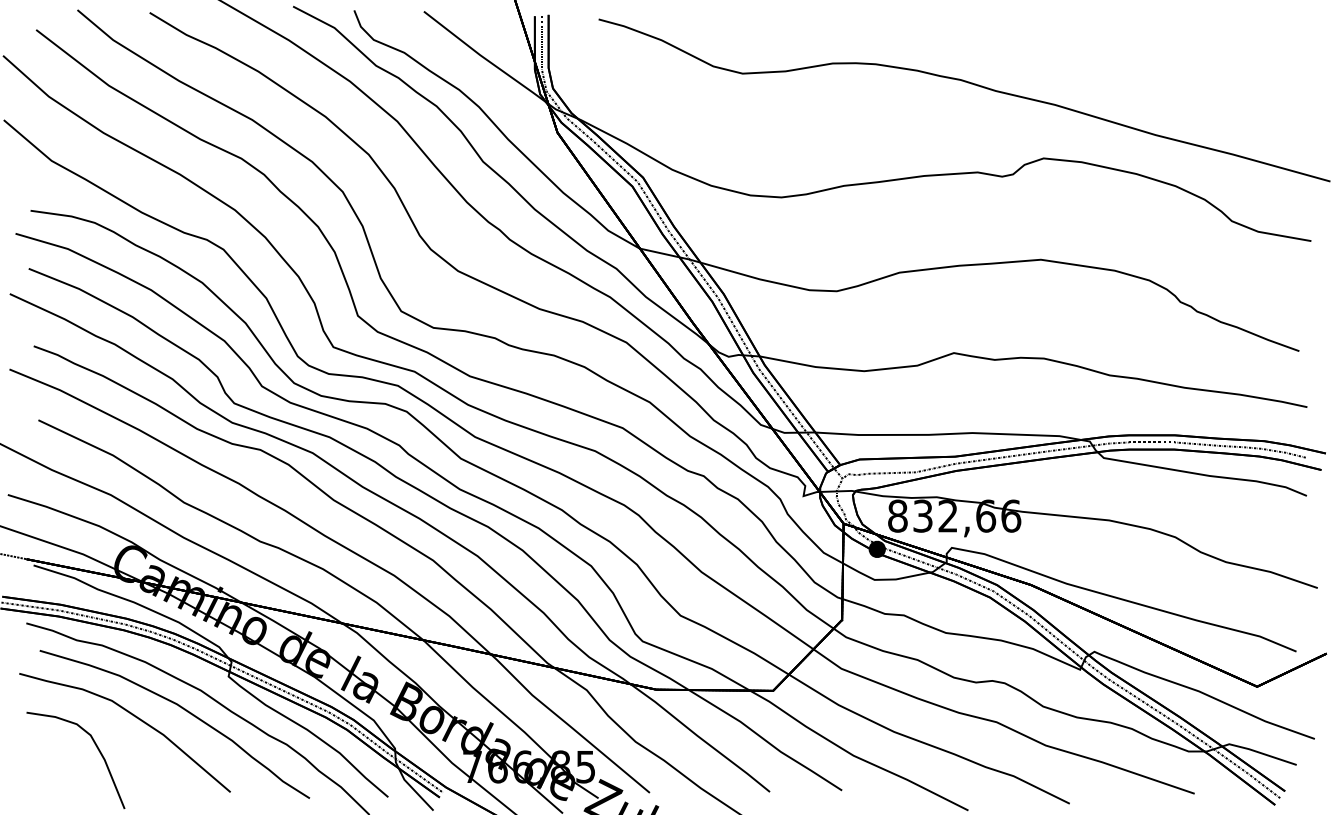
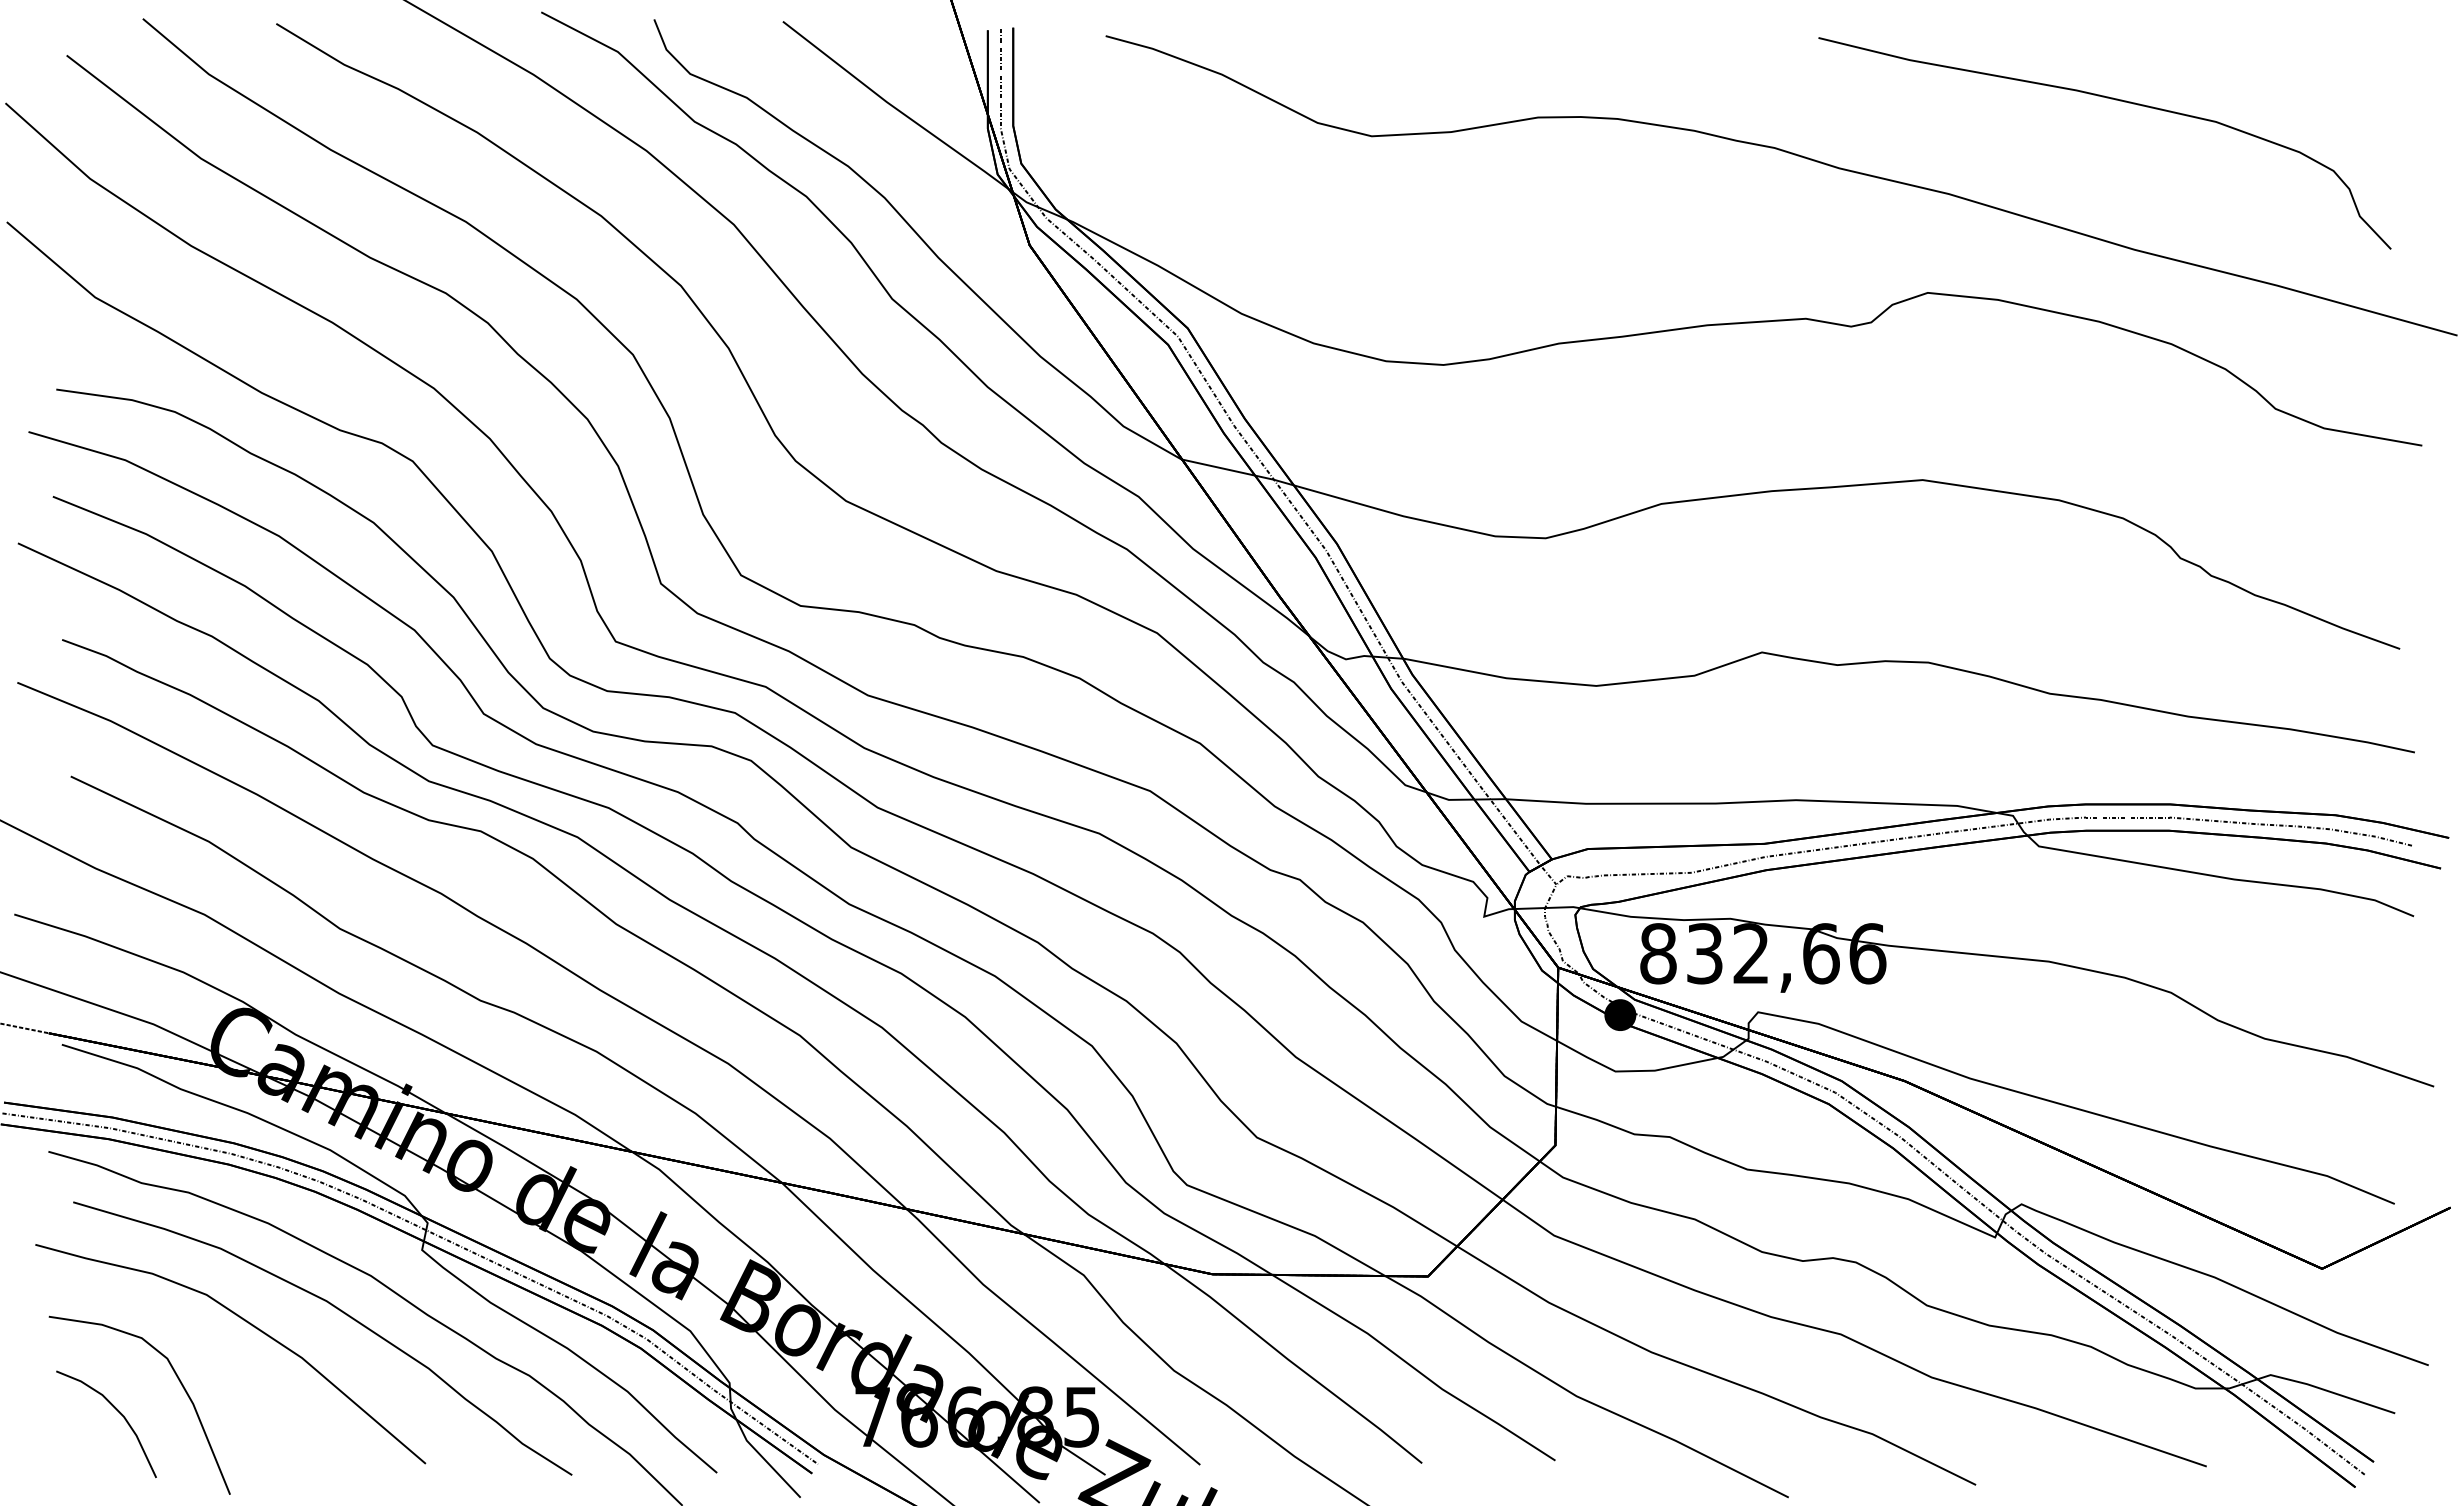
curve: (1143, 54) -> (2112, 100), added
curve: (63, 764) -> (117, 1412), added

